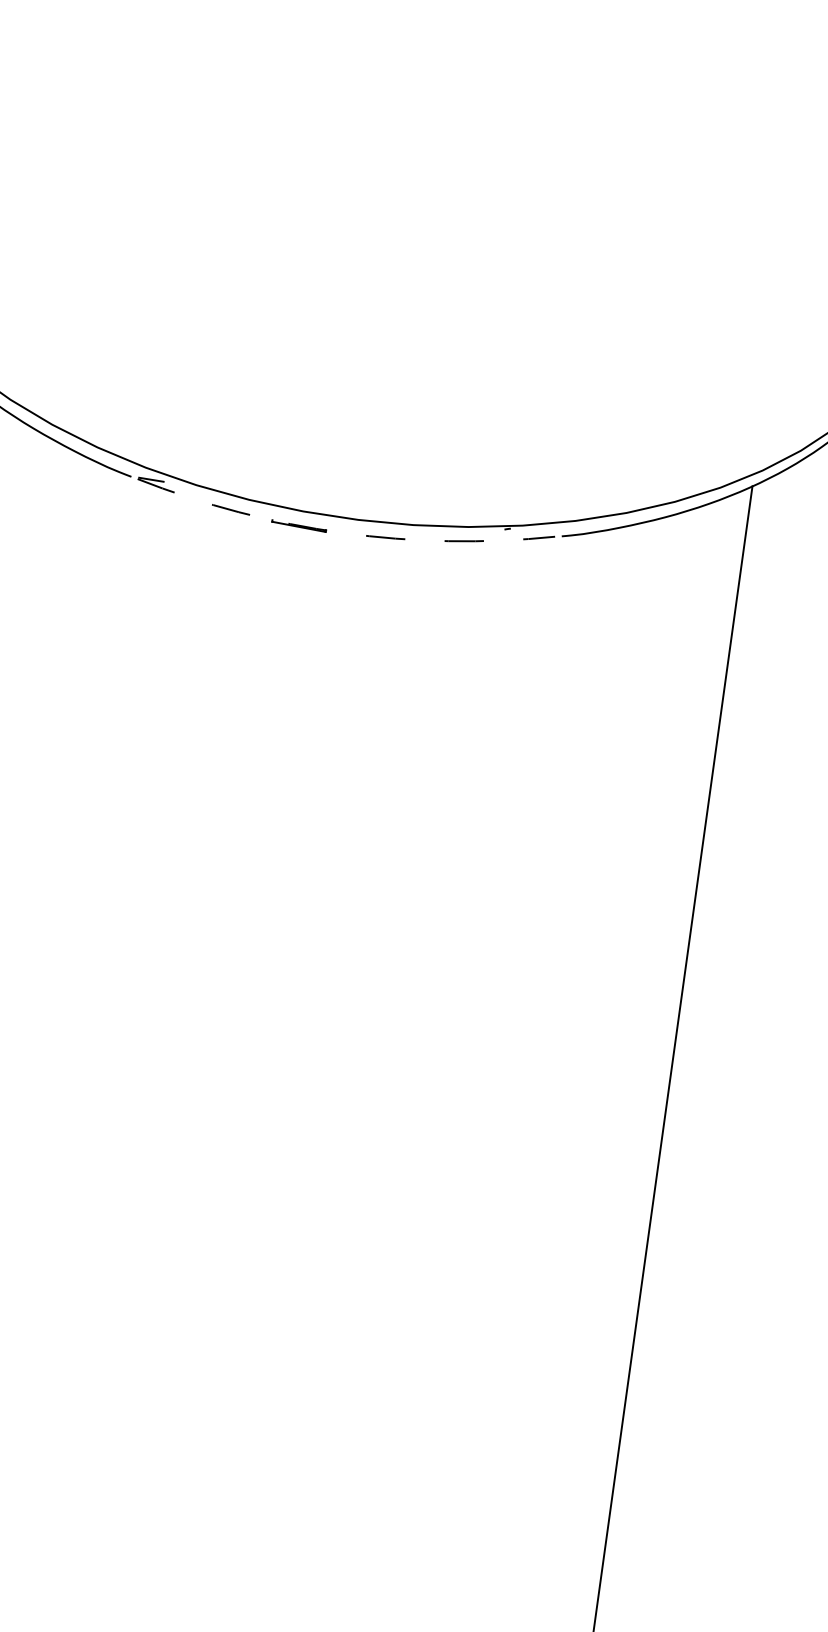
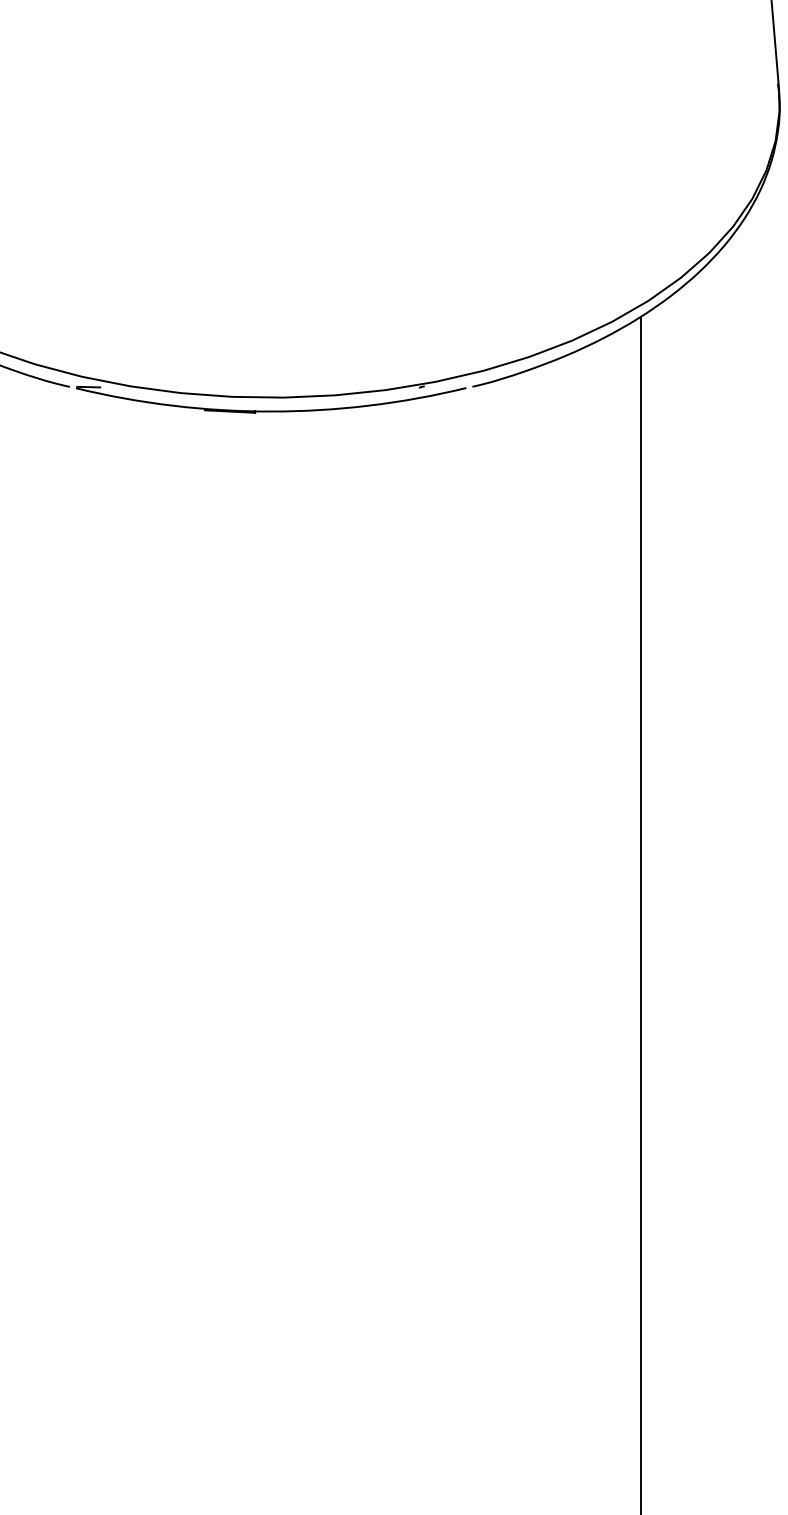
arc: (343, 532) -> (271, 411), dashed -> solid

